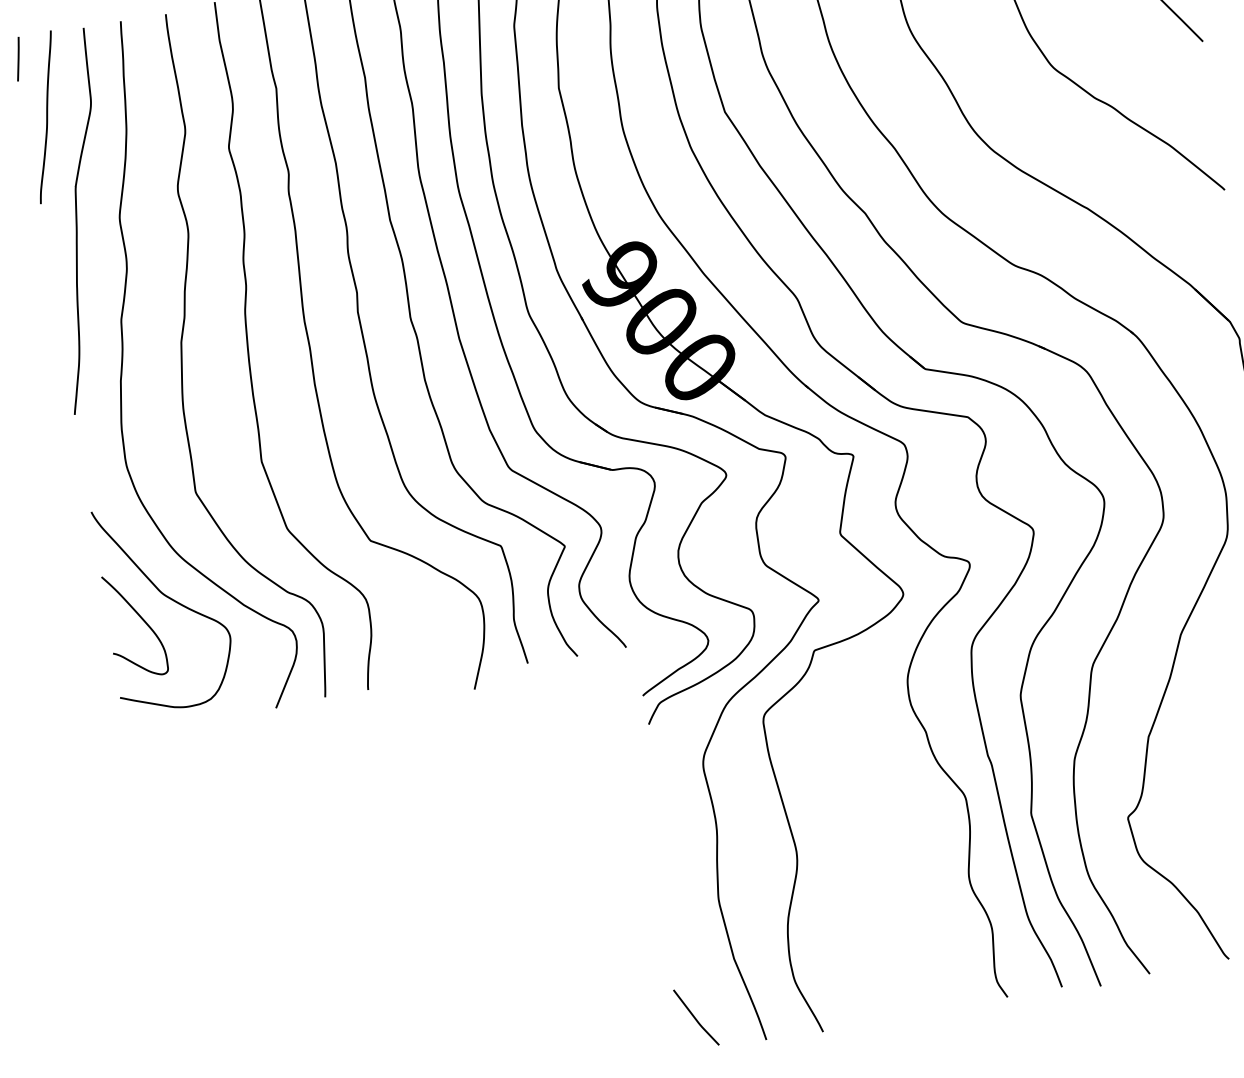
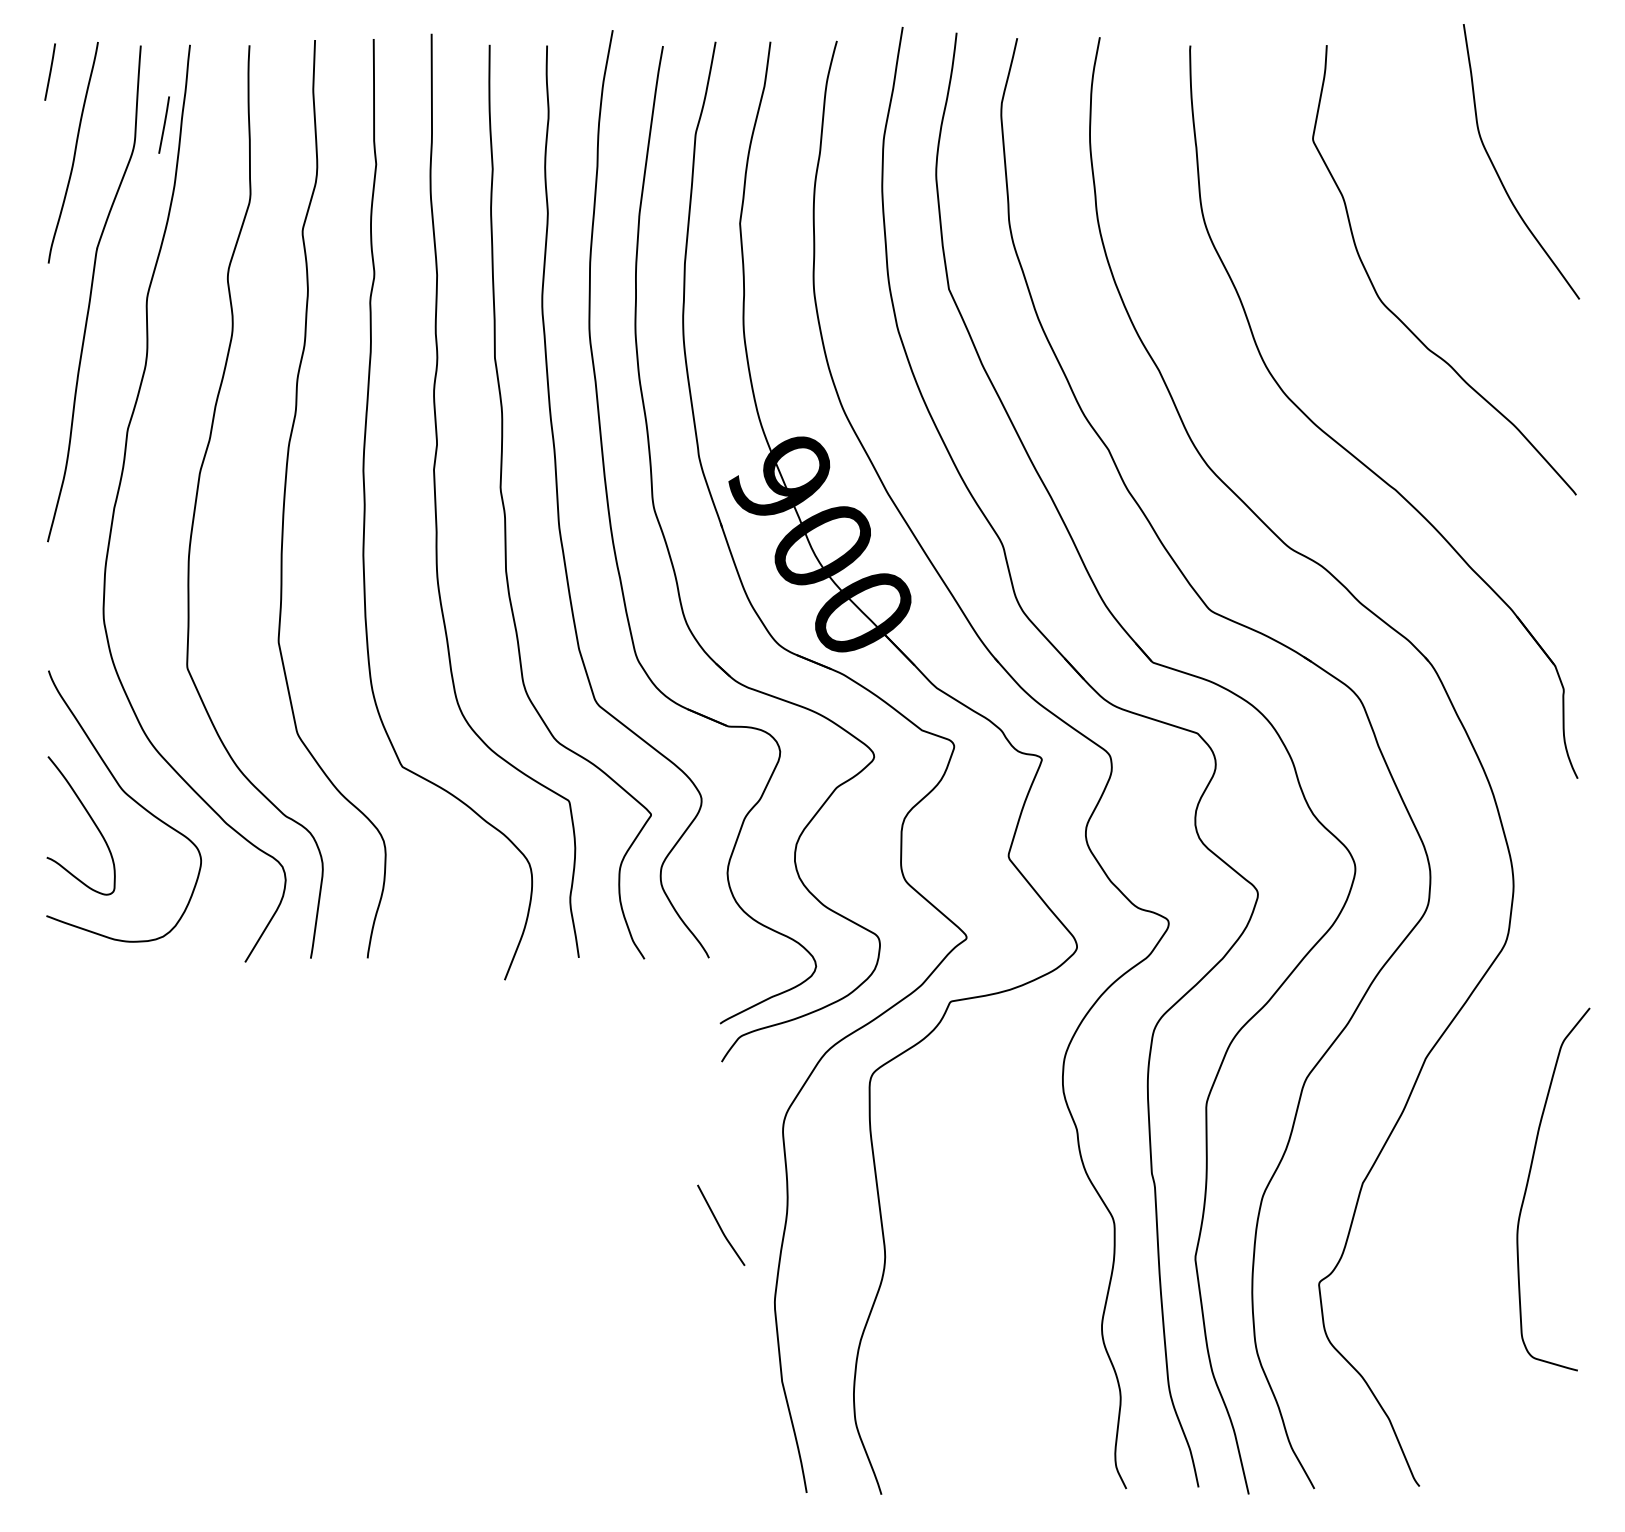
line: (110, 84) -> (163, 124), added
curve: (695, 1017) -> (720, 1225), moved

